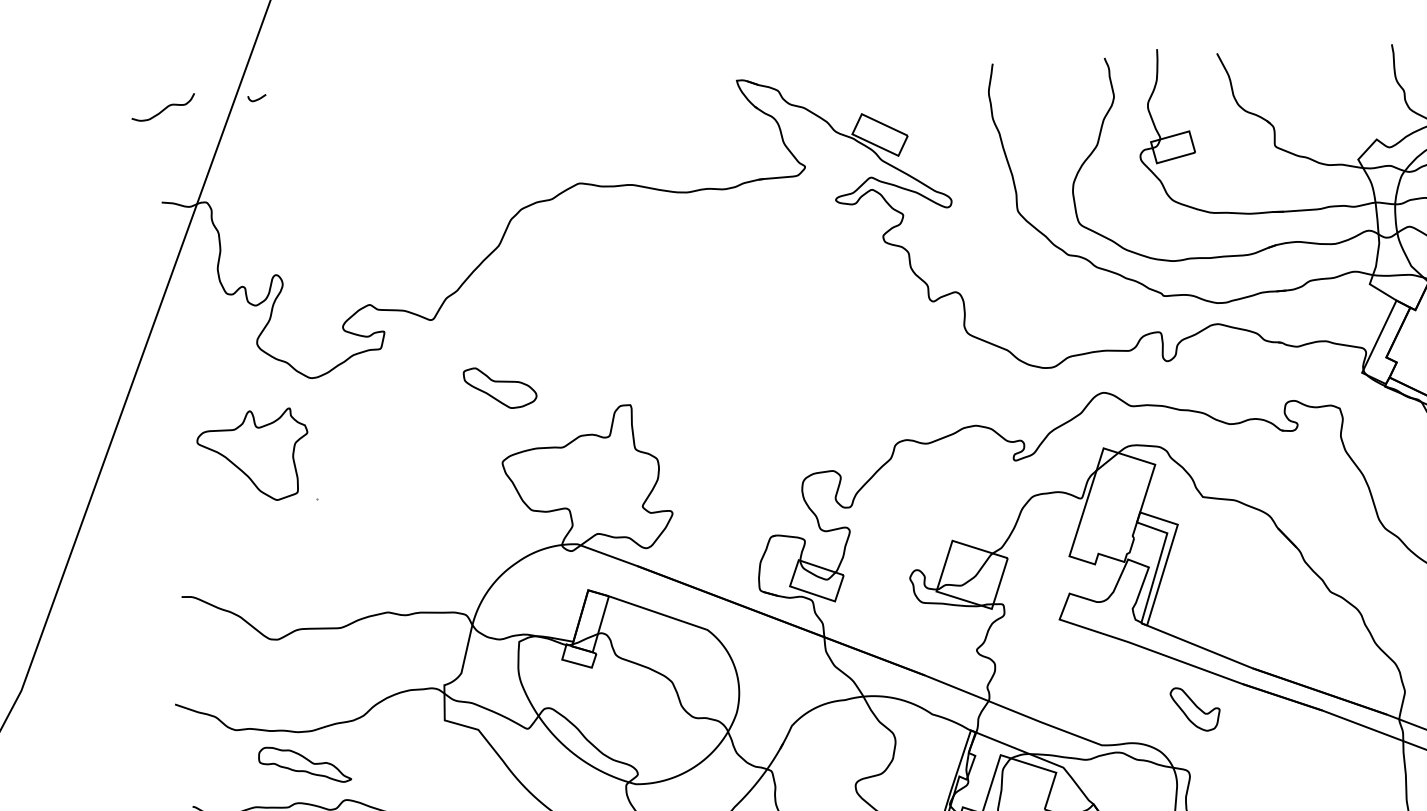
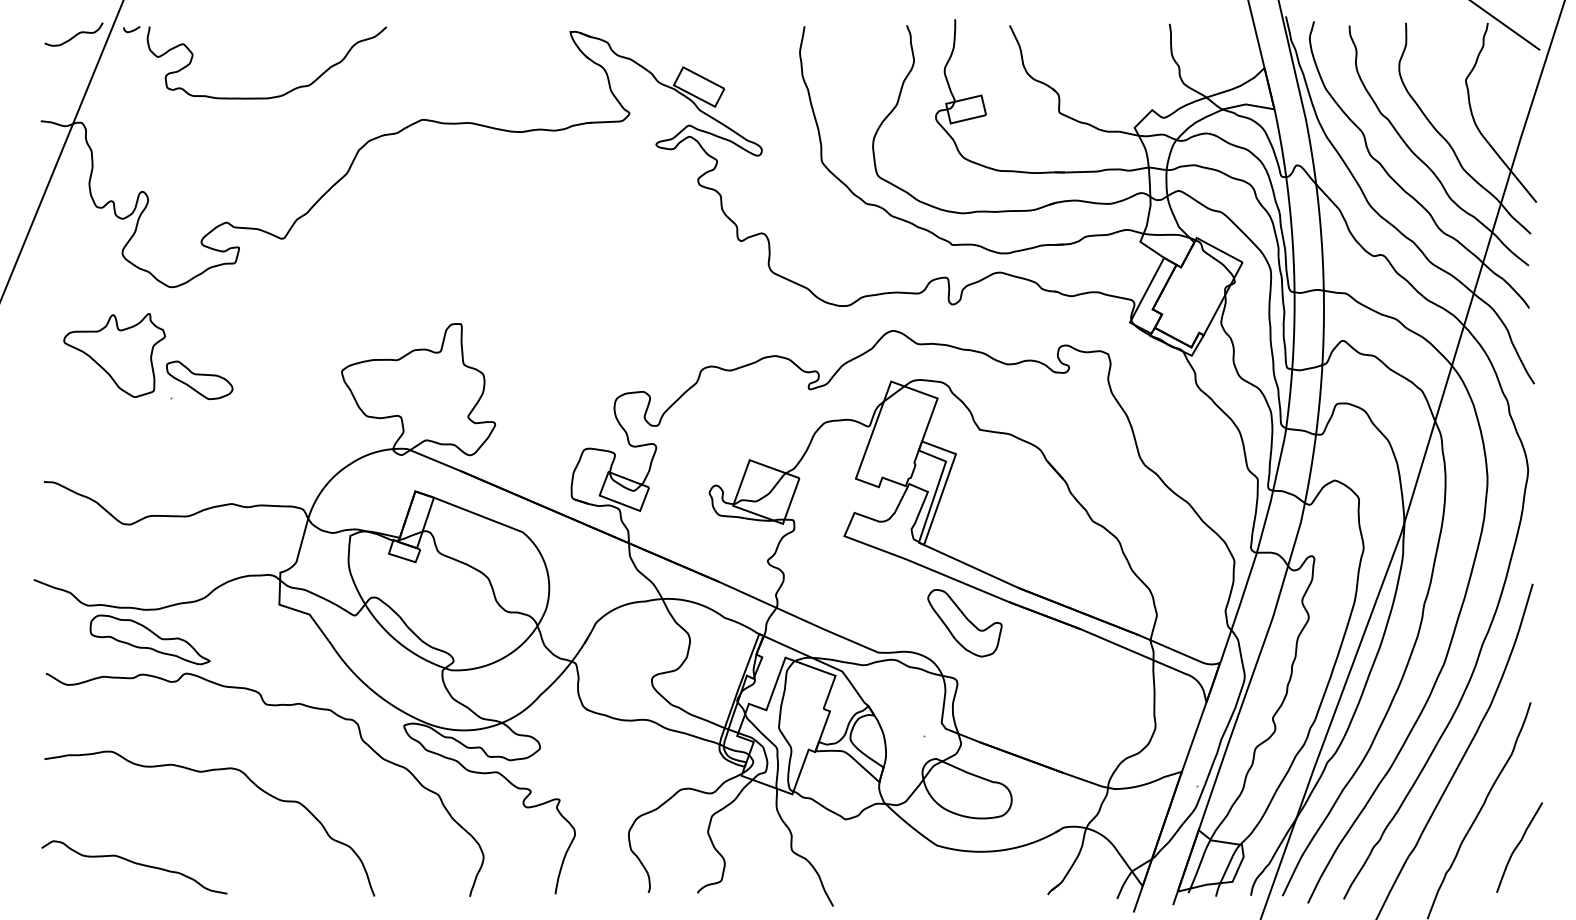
curve: (163, 108) -> (74, 35), moved
curve: (412, 164) -> (271, 96), added
part: (499, 388) -> (199, 380), moved
part: (1194, 709) -> (964, 623), size x1.67
part: (304, 764) -> (149, 639), size x1.43

